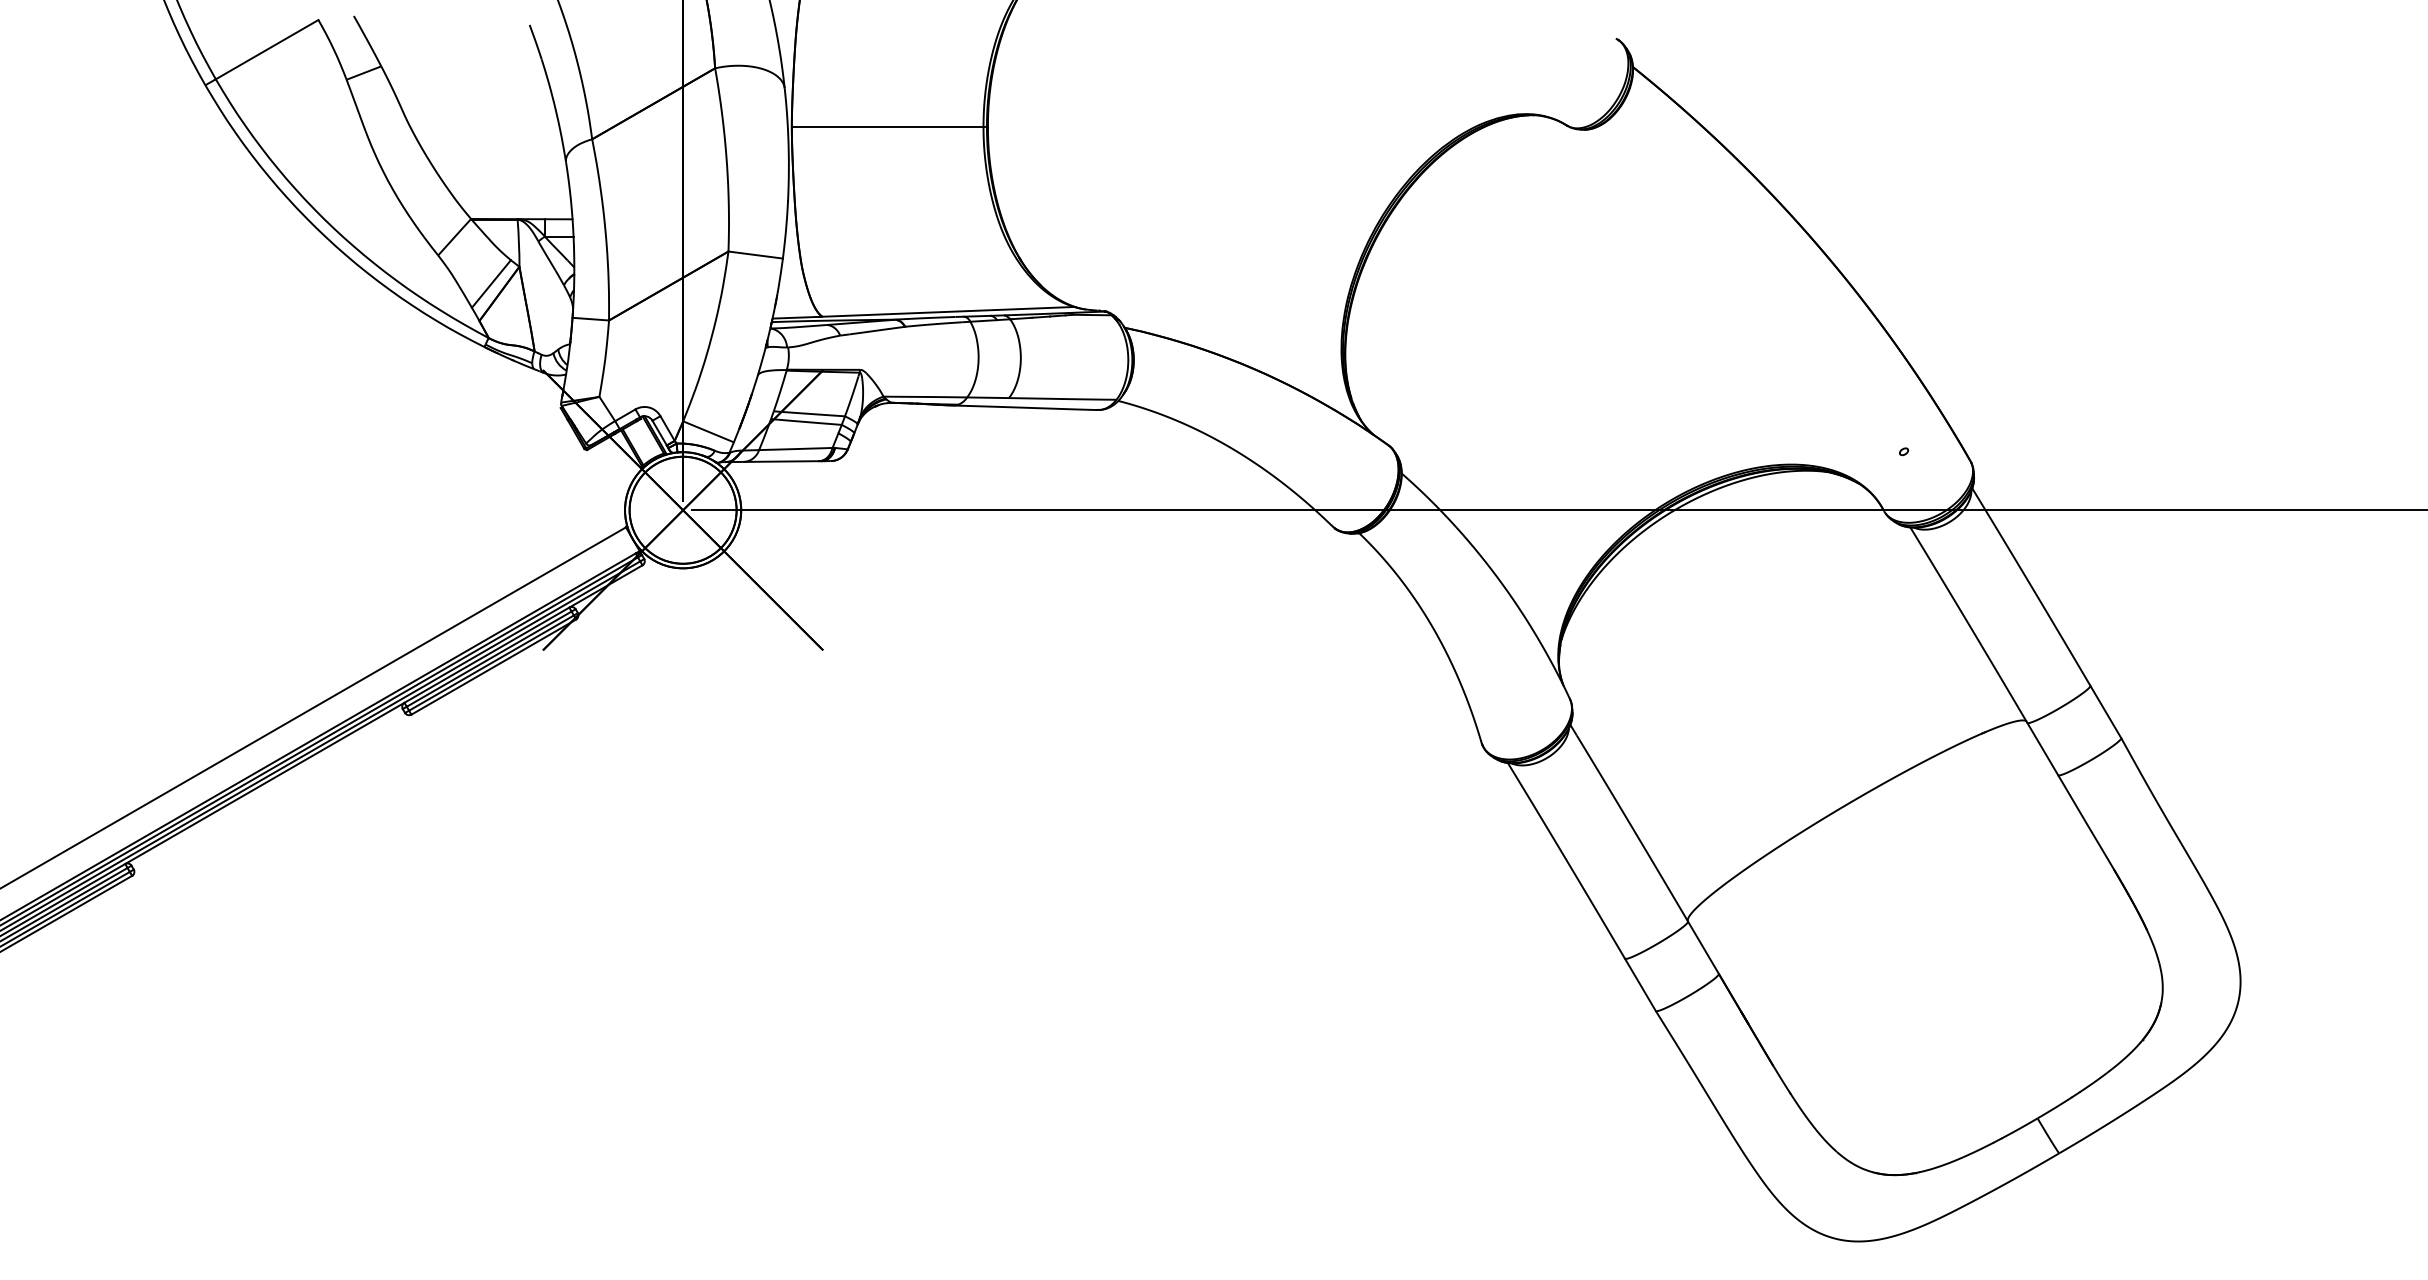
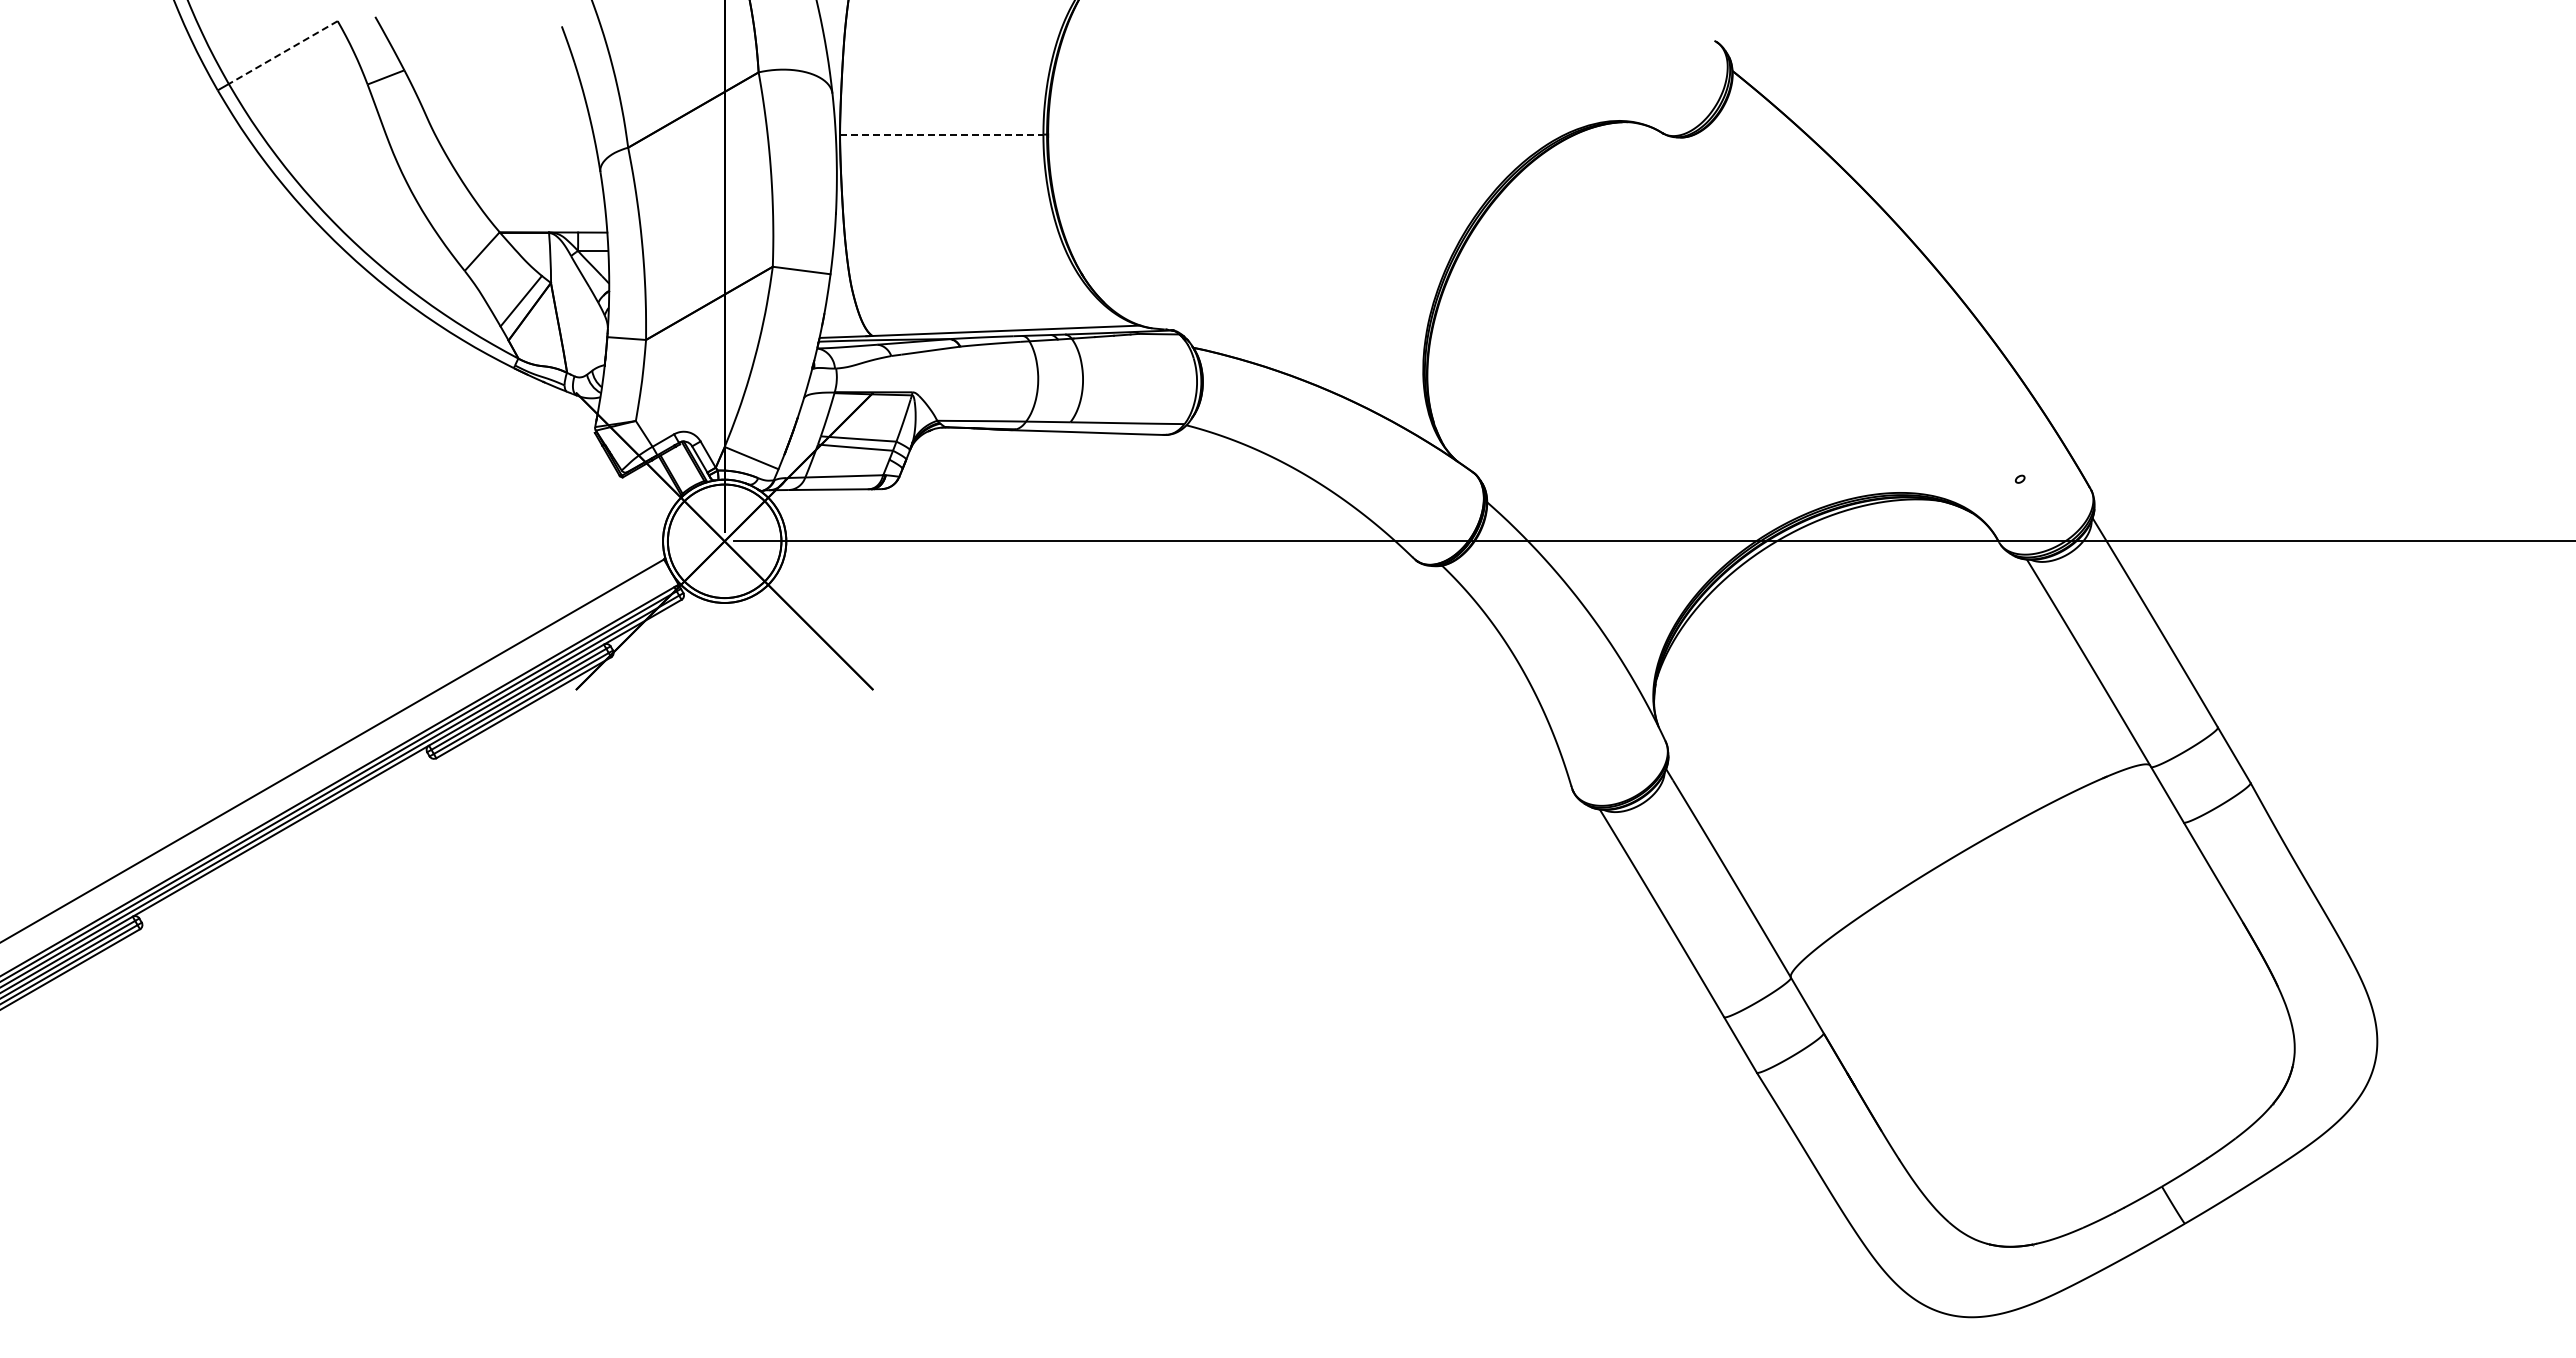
line: (267, 49) -> (283, 52), solid -> dashed
line: (887, 126) -> (941, 134), solid -> dashed

